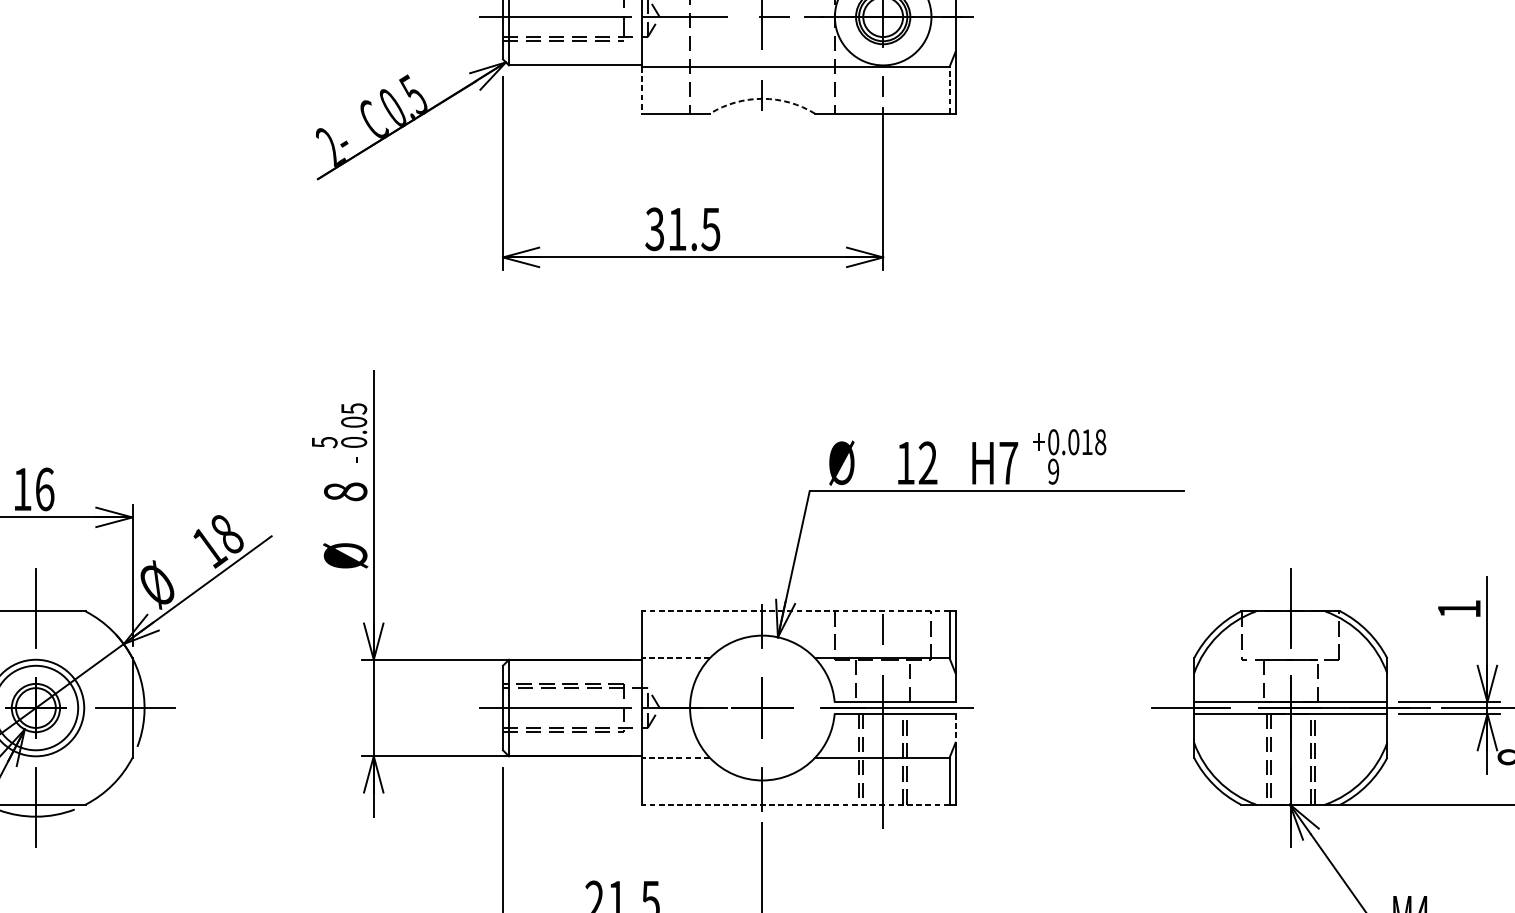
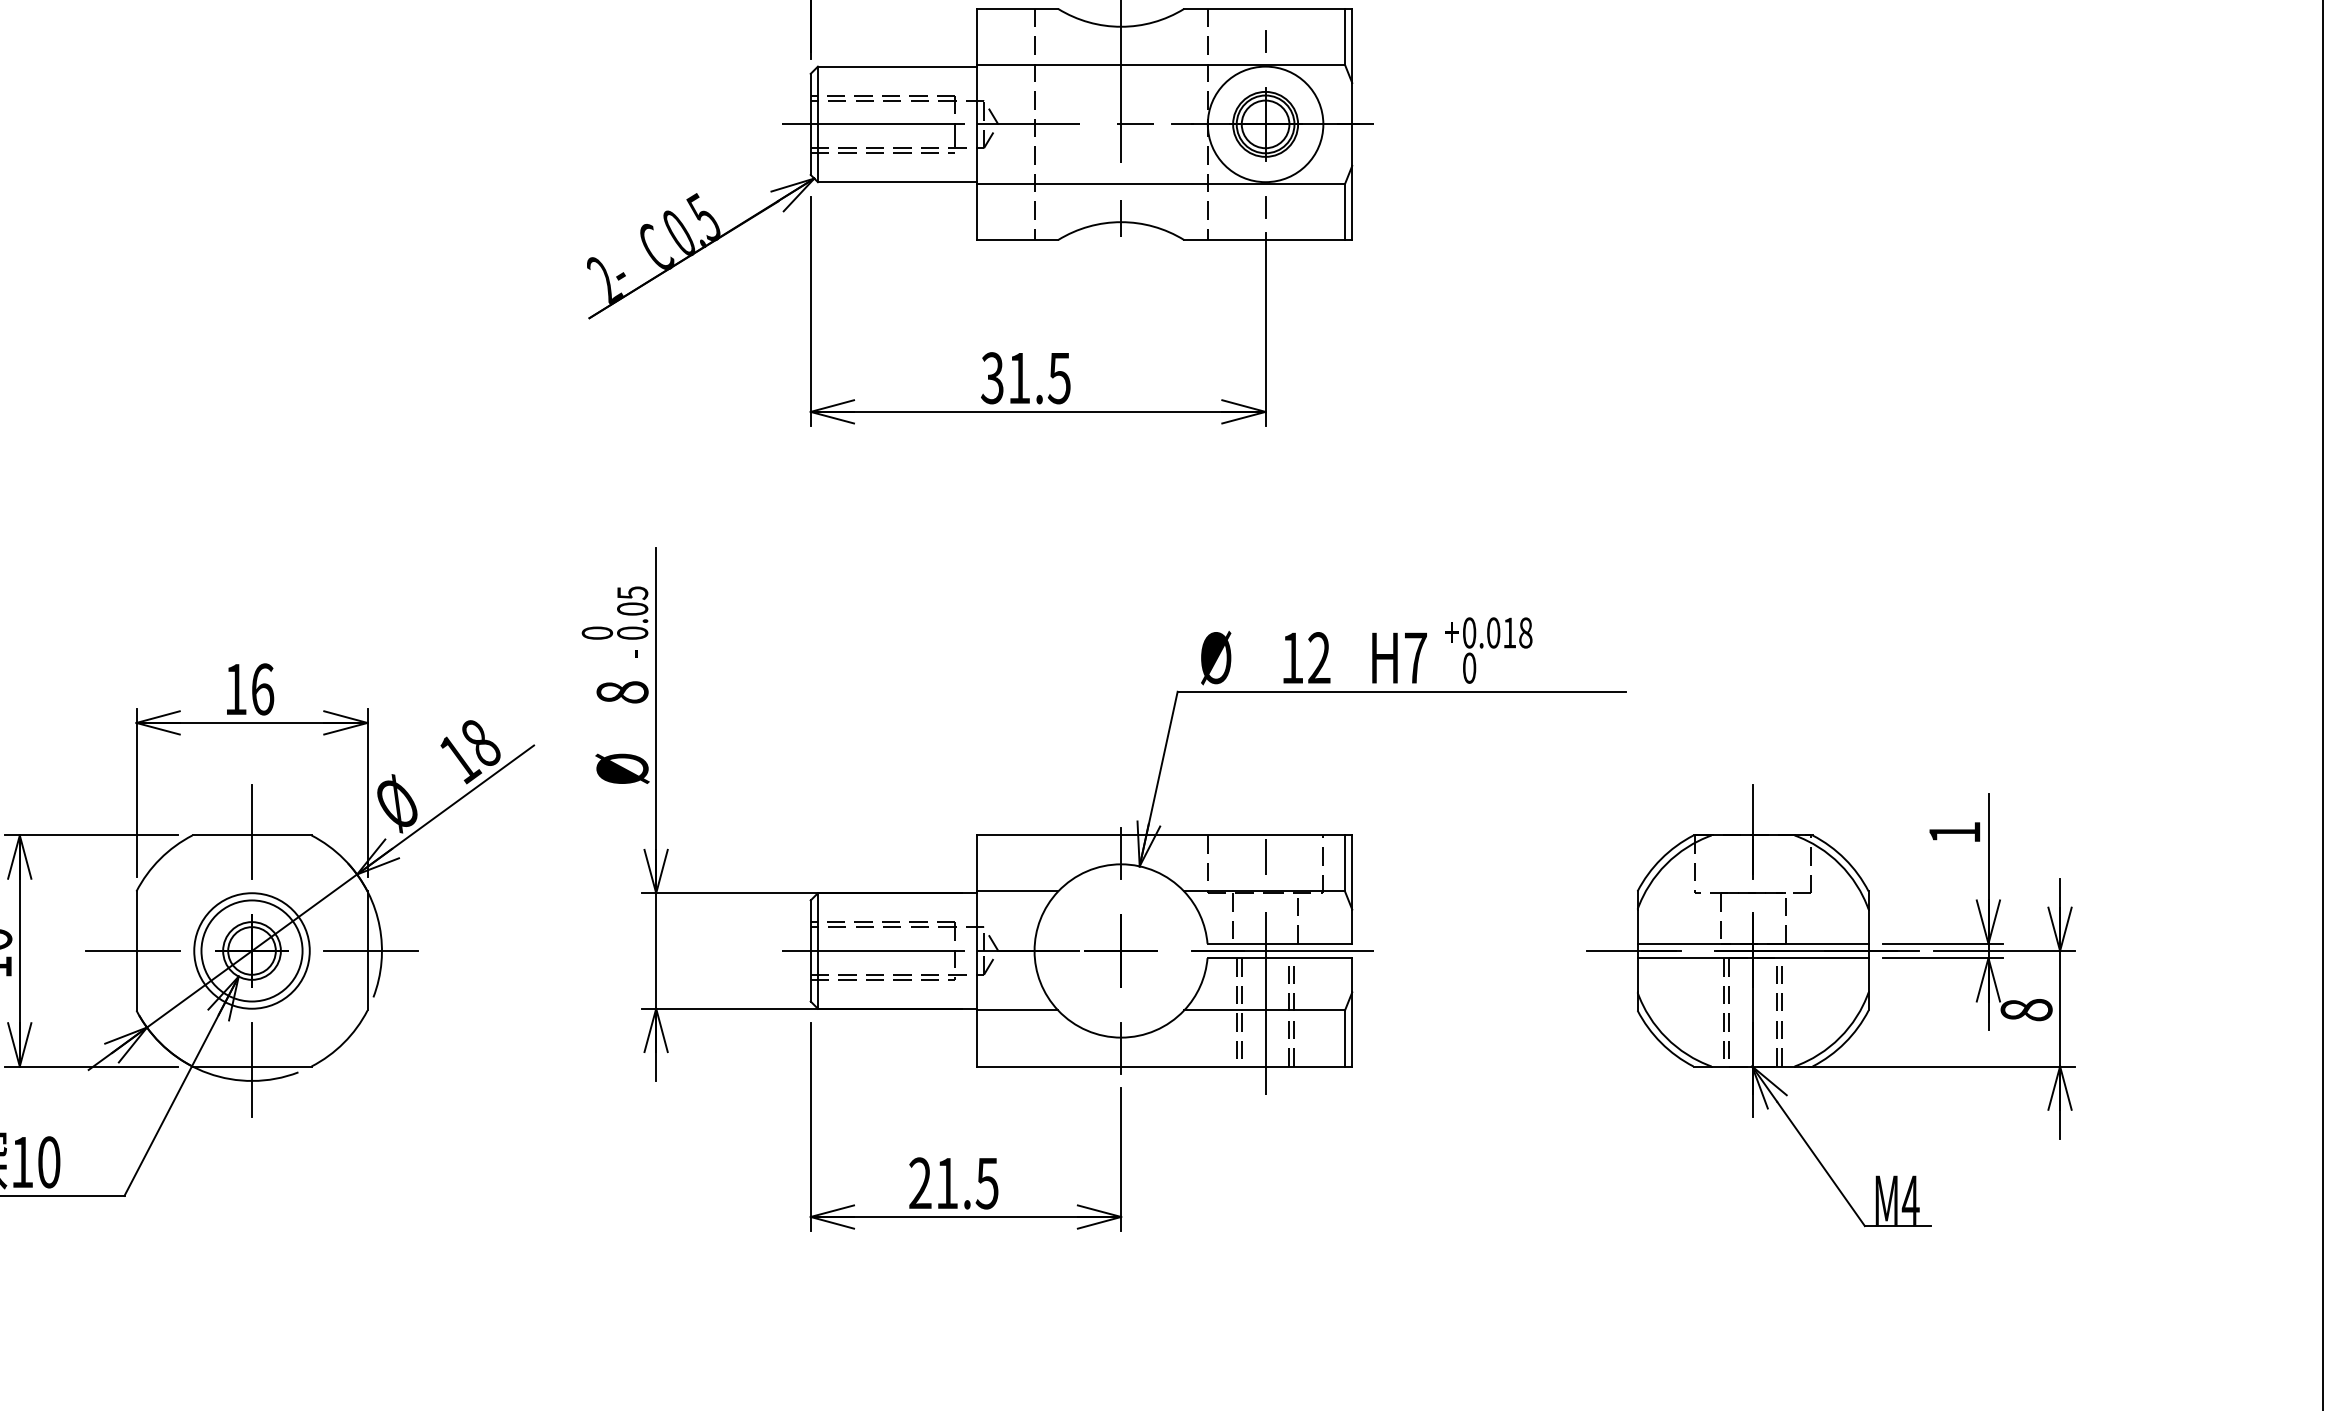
line: (641, 89) -> (976, 211), dashed -> solid
line: (949, 89) -> (1345, 211), dashed -> solid
arc: (762, 99) -> (1121, 222), dashed -> solid
text: (323, 442) -> (596, 633), 5 -> 0
text: (1053, 471) -> (1469, 667), 9 -> 0
line: (795, 611) -> (1160, 835), dashed -> solid
line: (675, 658) -> (1017, 891), dashed -> solid
line: (955, 728) -> (1352, 975), dashed -> solid
line: (675, 757) -> (1017, 1010), dashed -> solid
line: (795, 804) -> (1160, 1066), dashed -> solid

